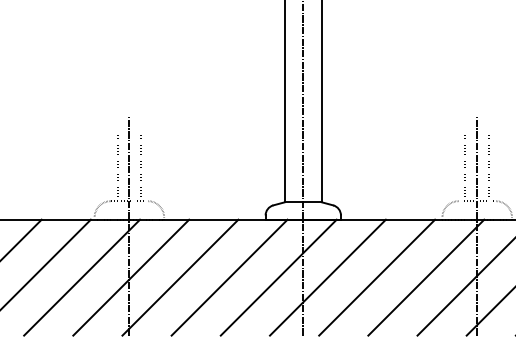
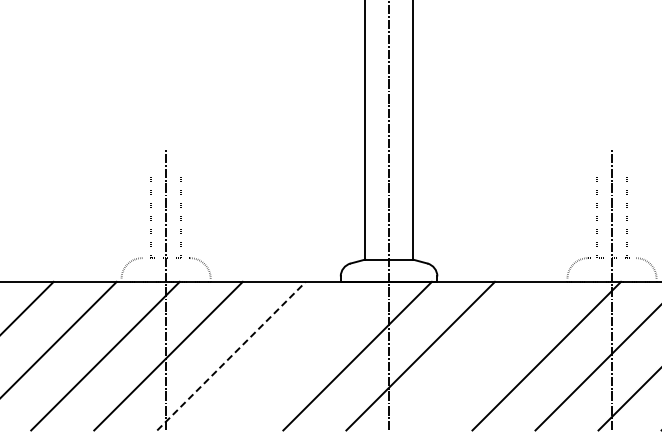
line: (180, 277) -> (231, 355), solid -> dashed
line: (229, 277) -> (294, 355), removed
line: (376, 277) -> (483, 355), removed

